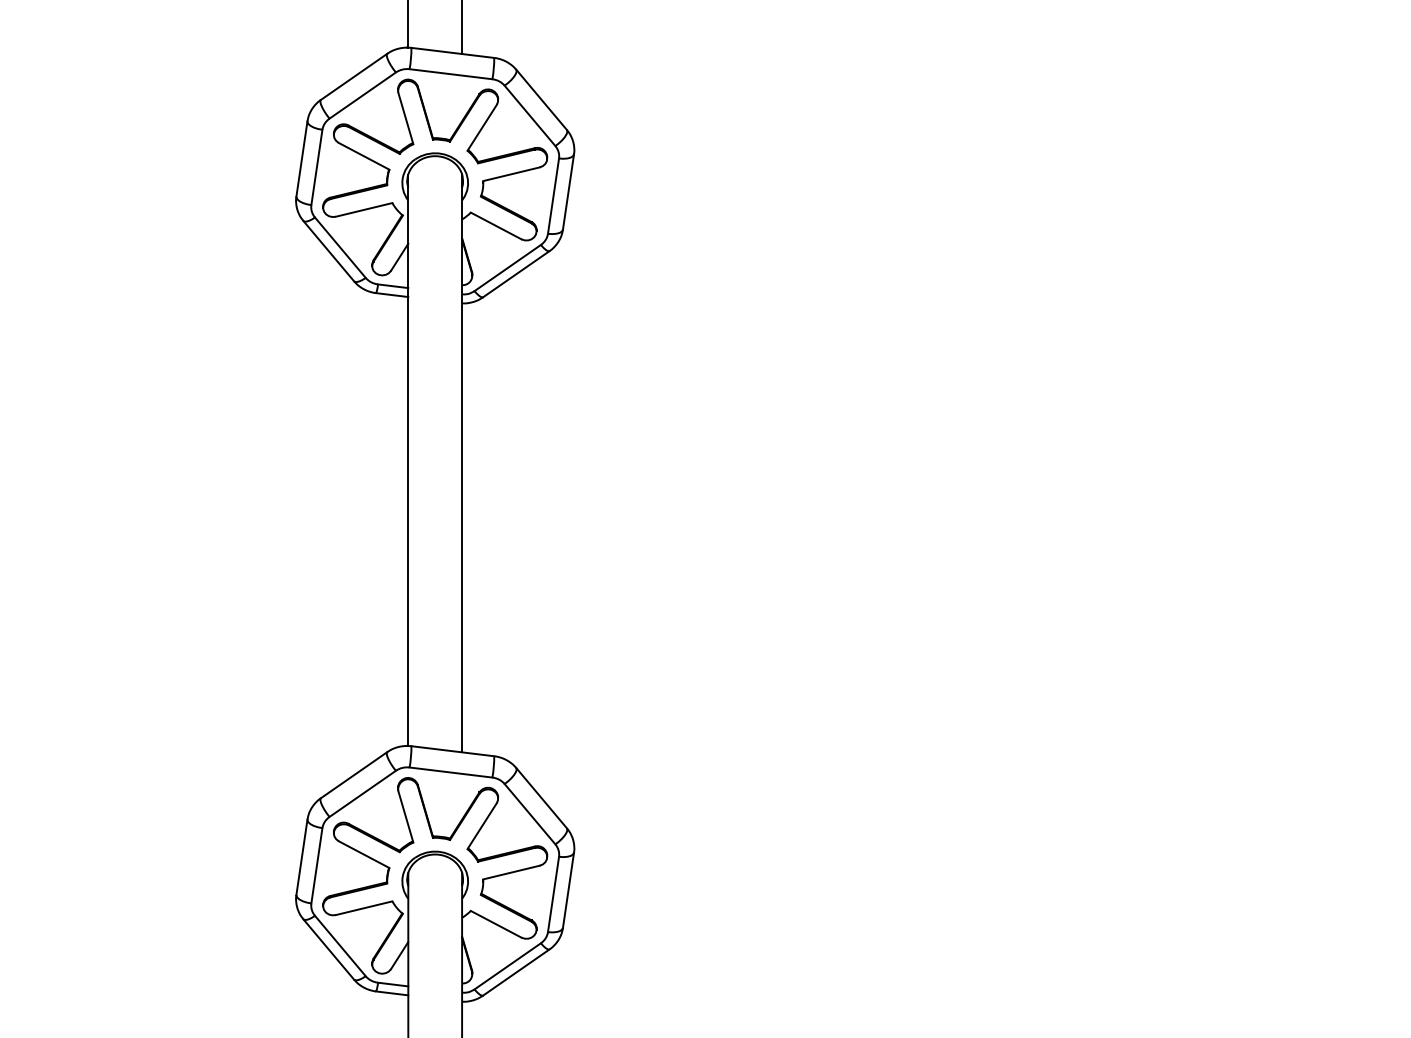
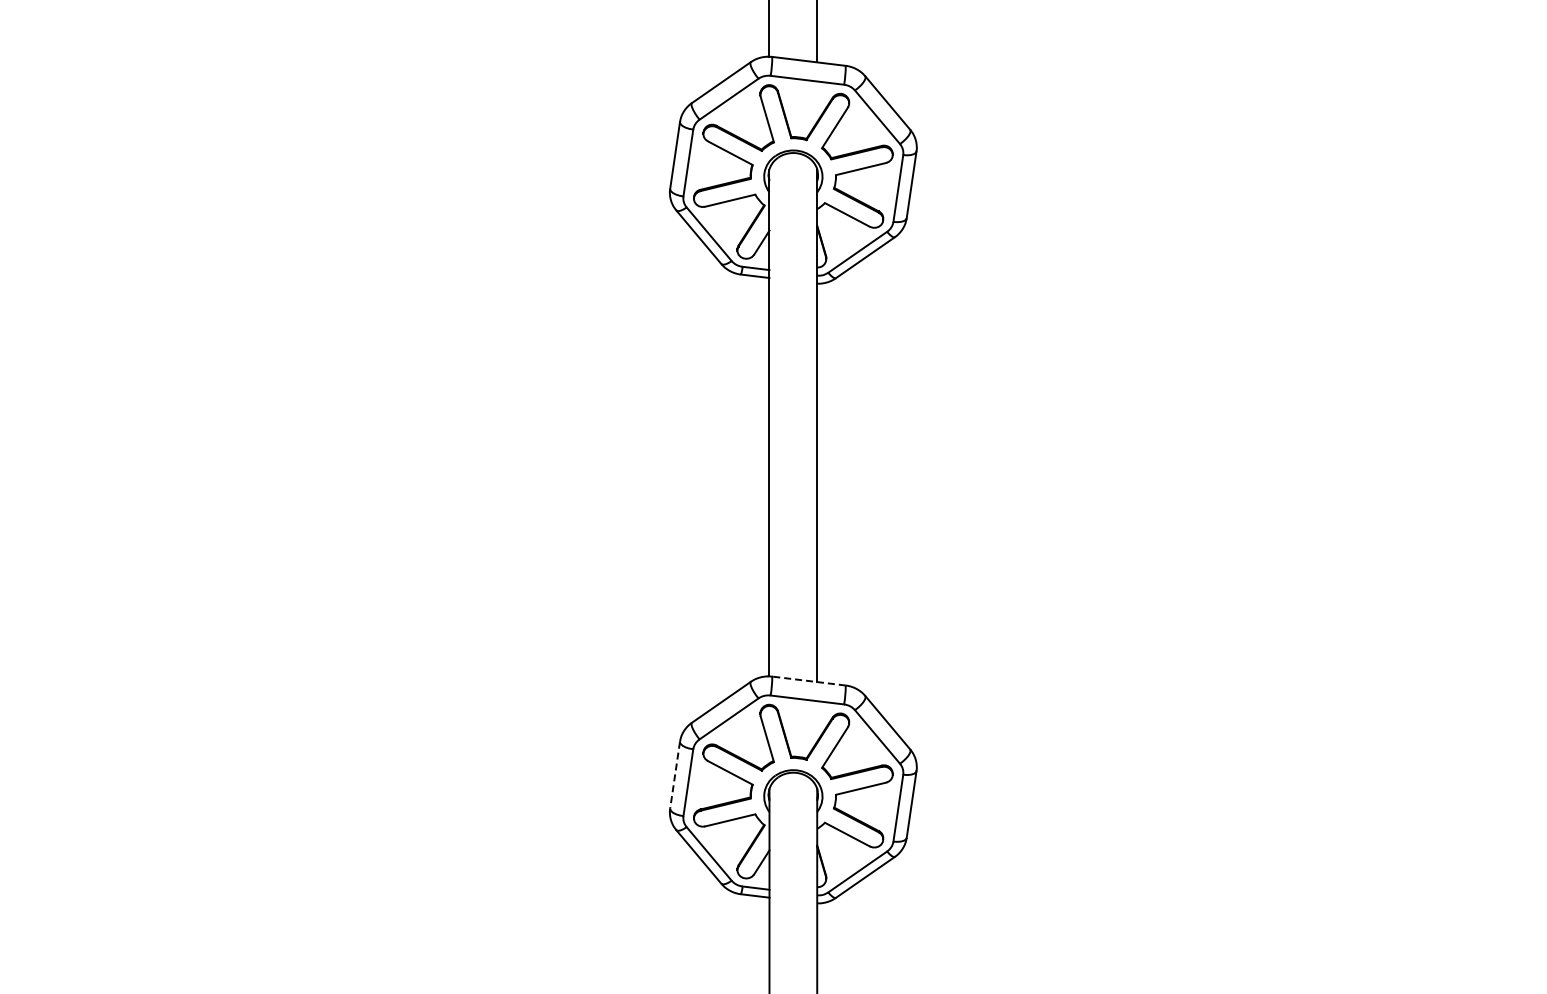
line: (452, 751) -> (808, 681), solid -> dashed
line: (302, 857) -> (675, 775), solid -> dashed

